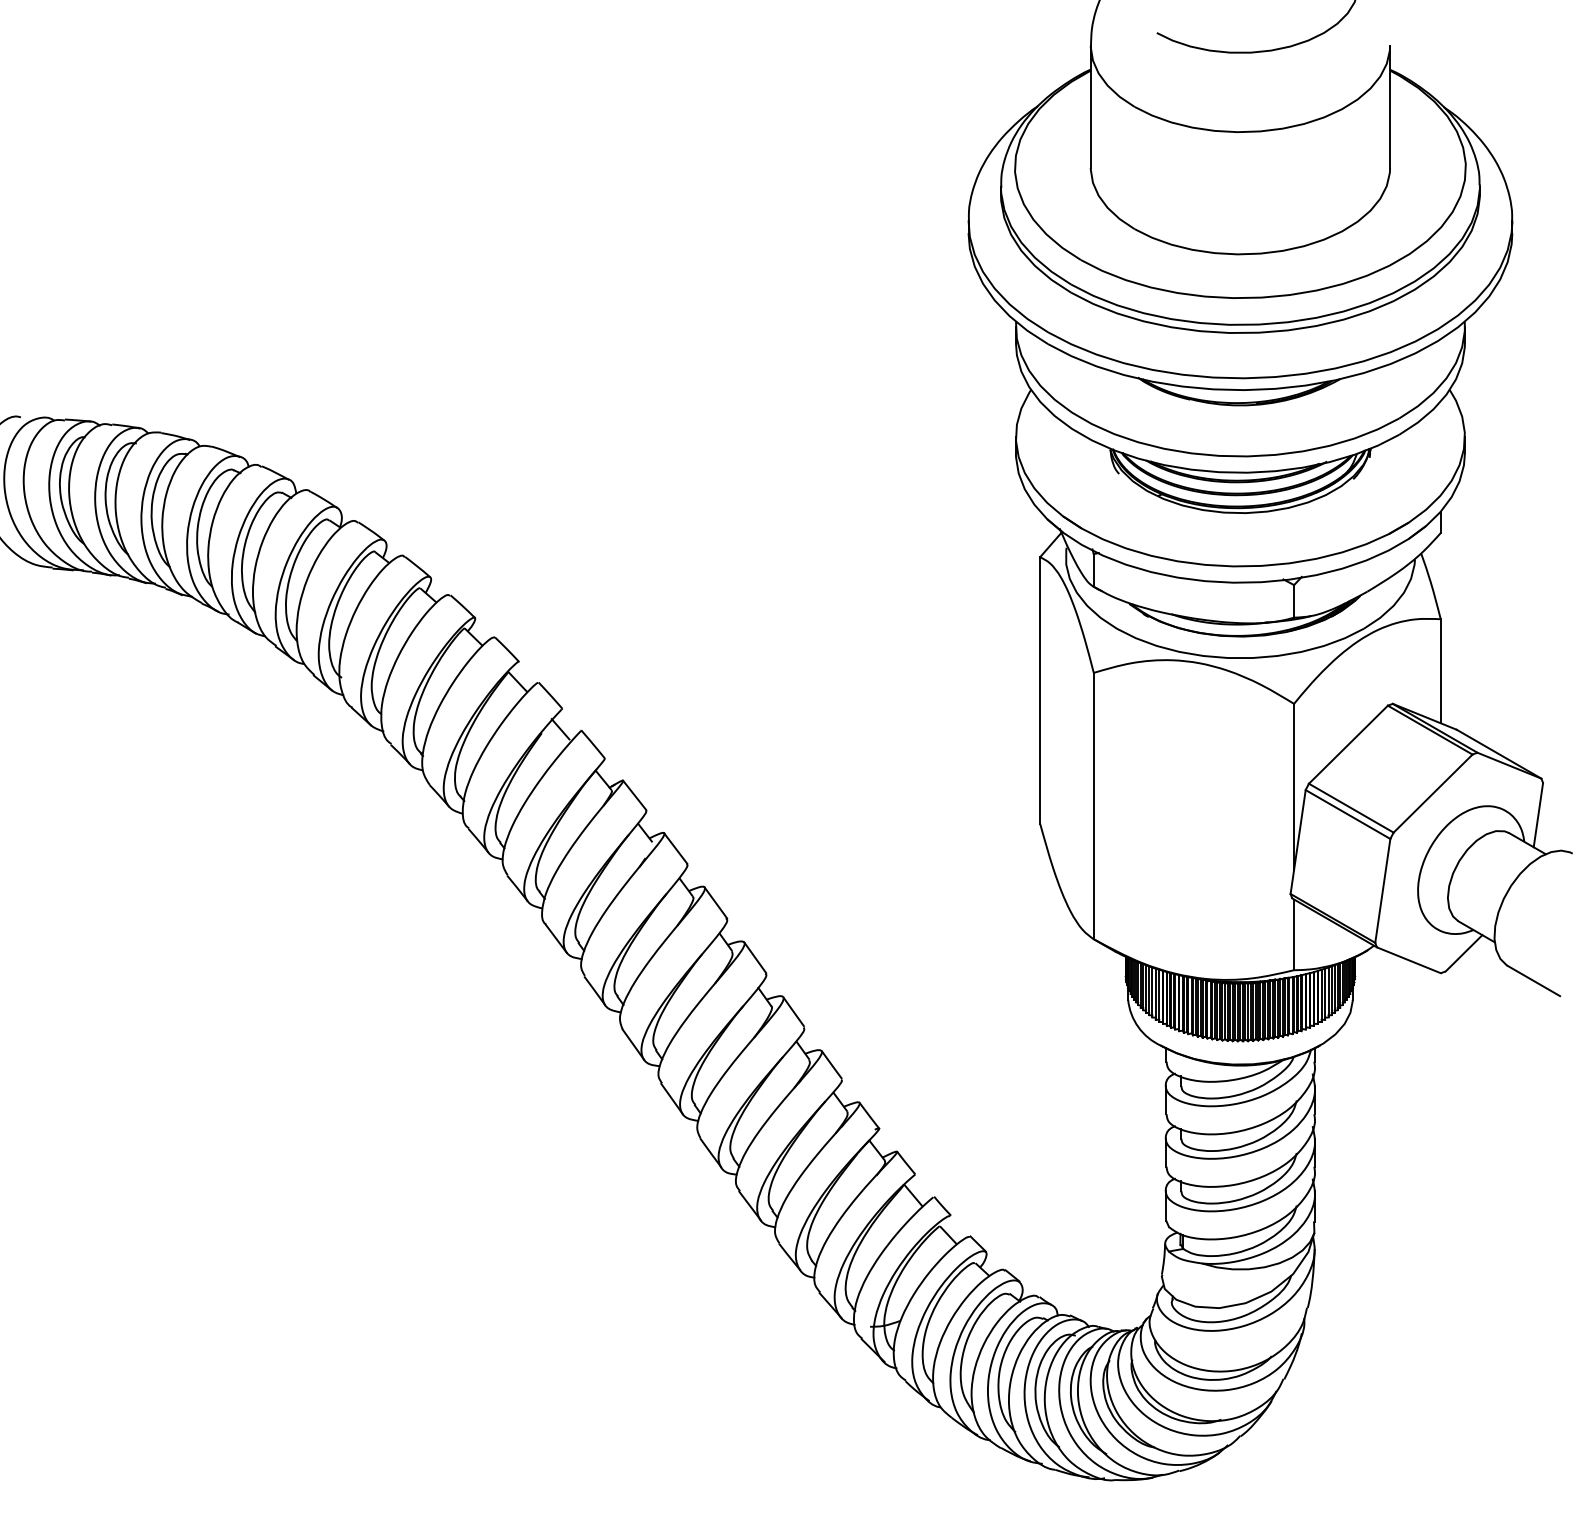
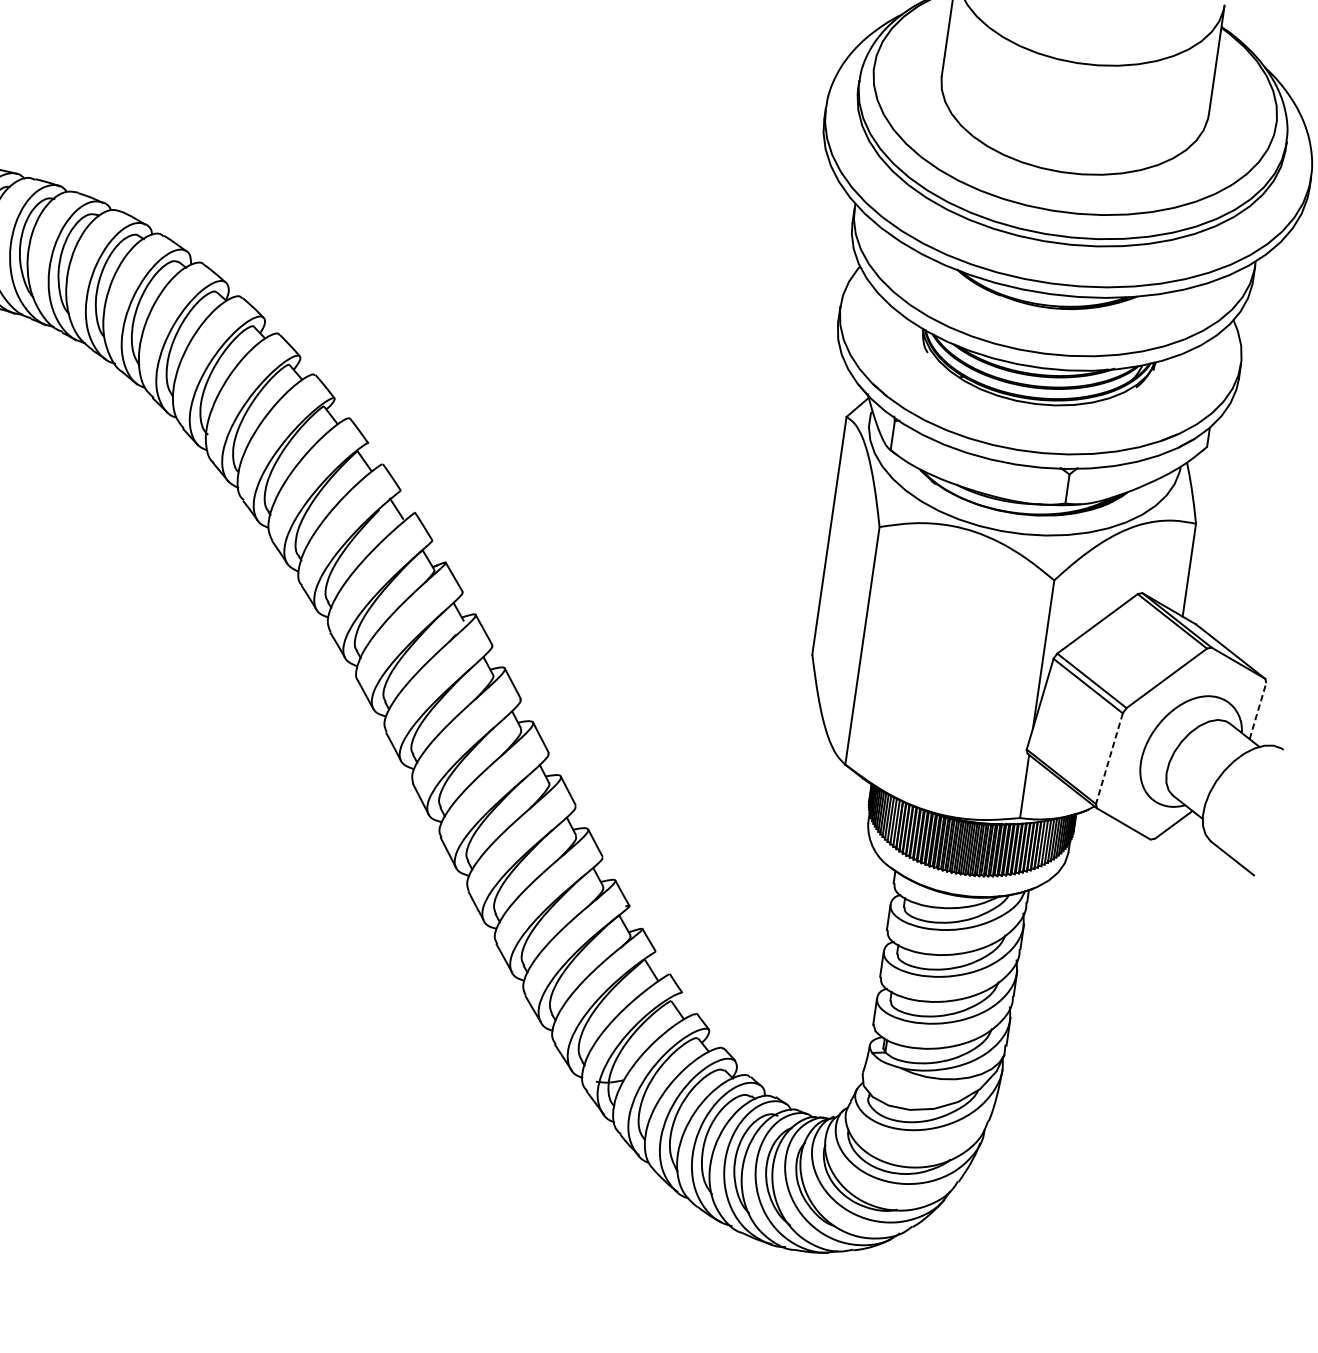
line: (1538, 814) -> (1258, 710), solid -> dashed
line: (1382, 891) -> (1109, 759), solid -> dashed

